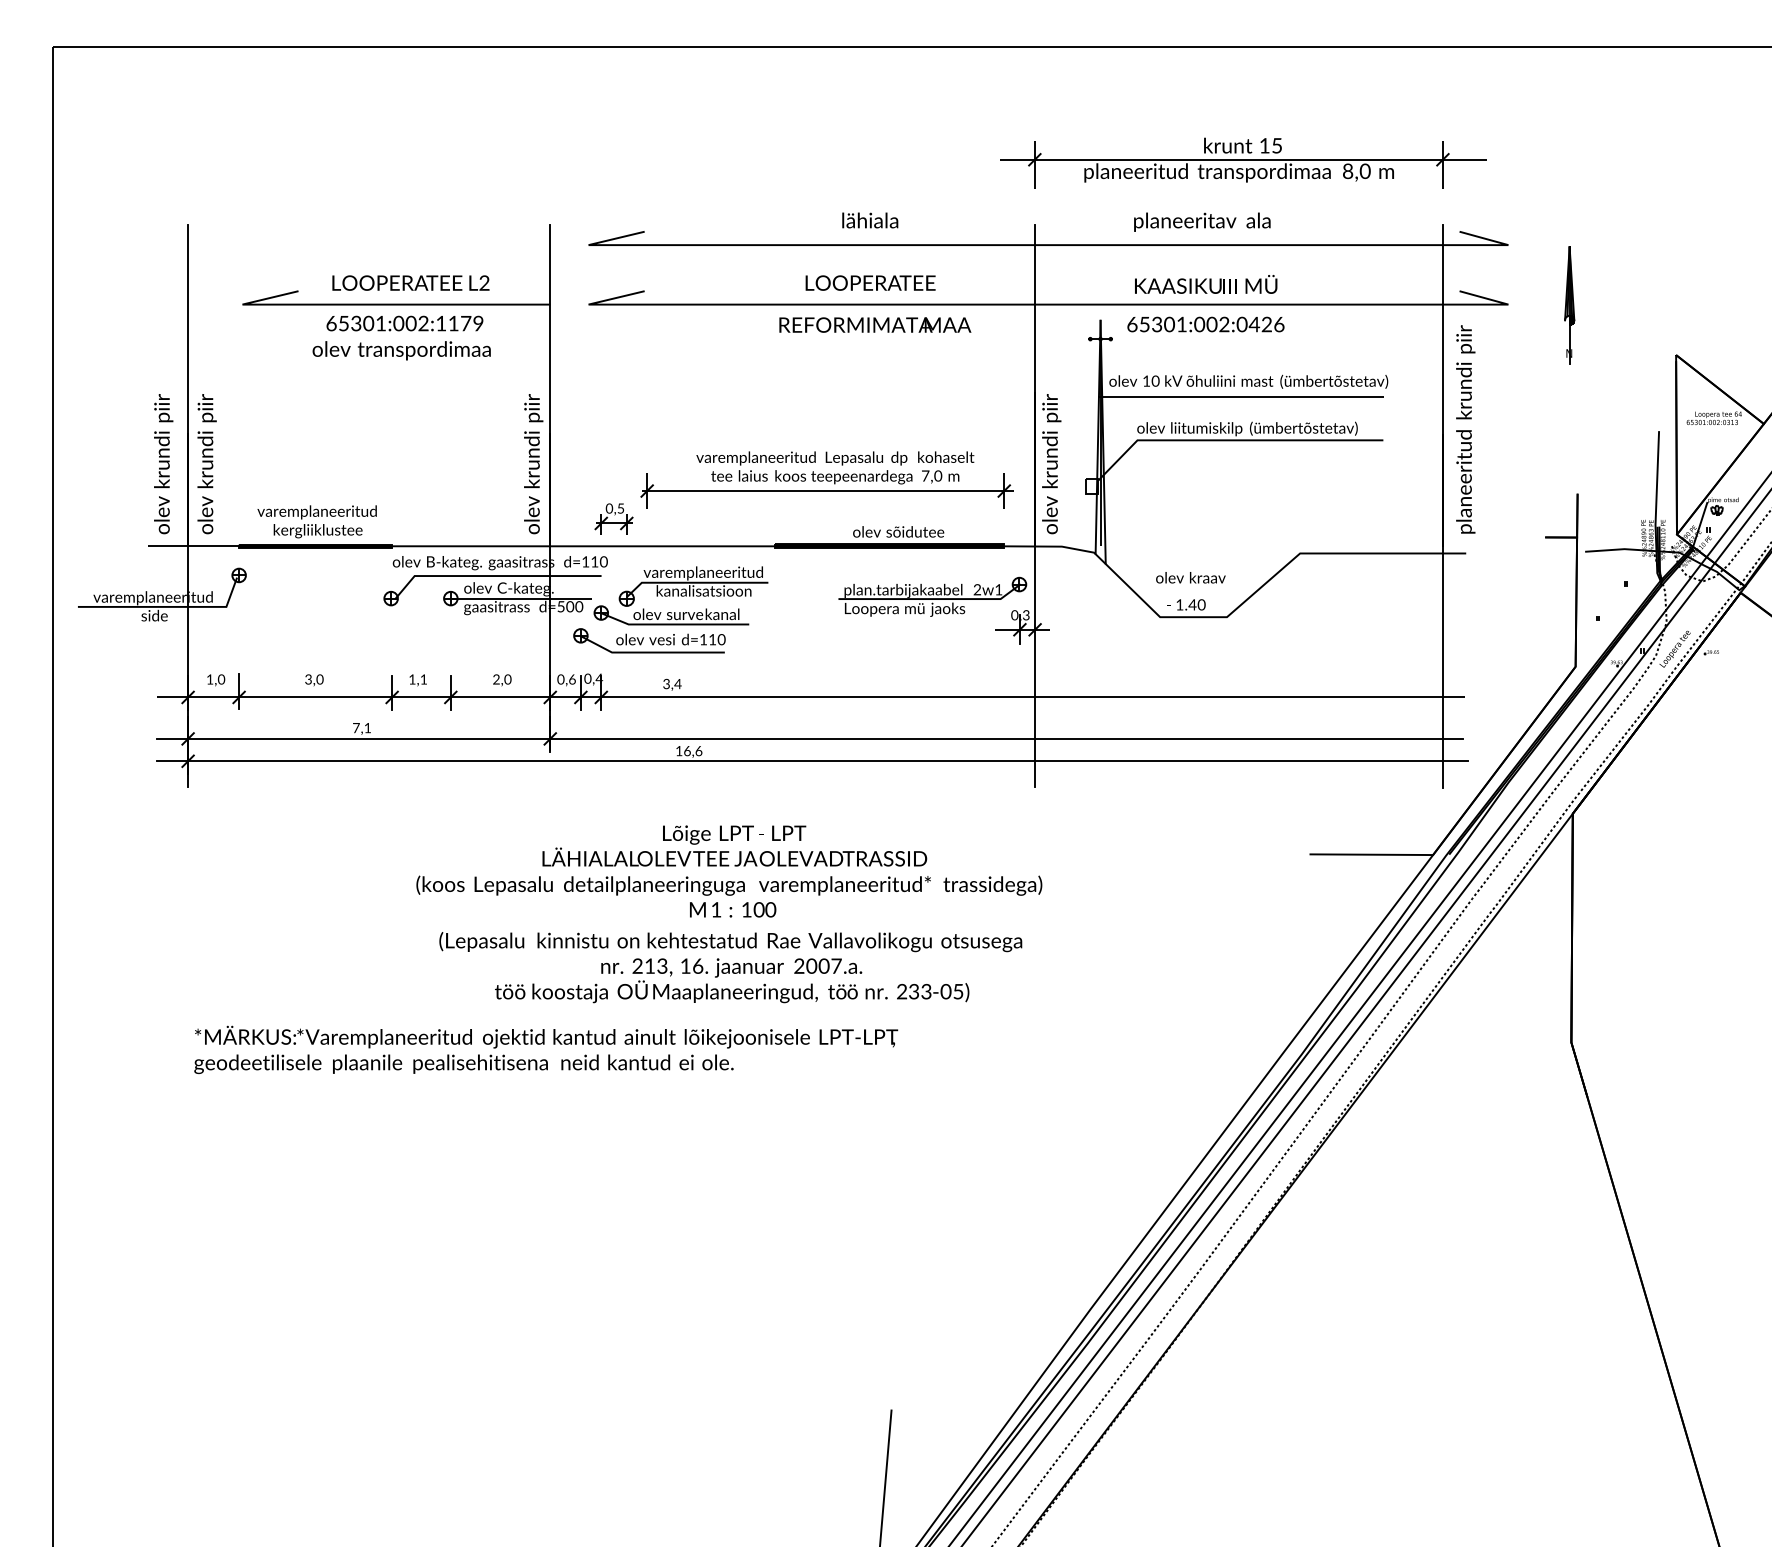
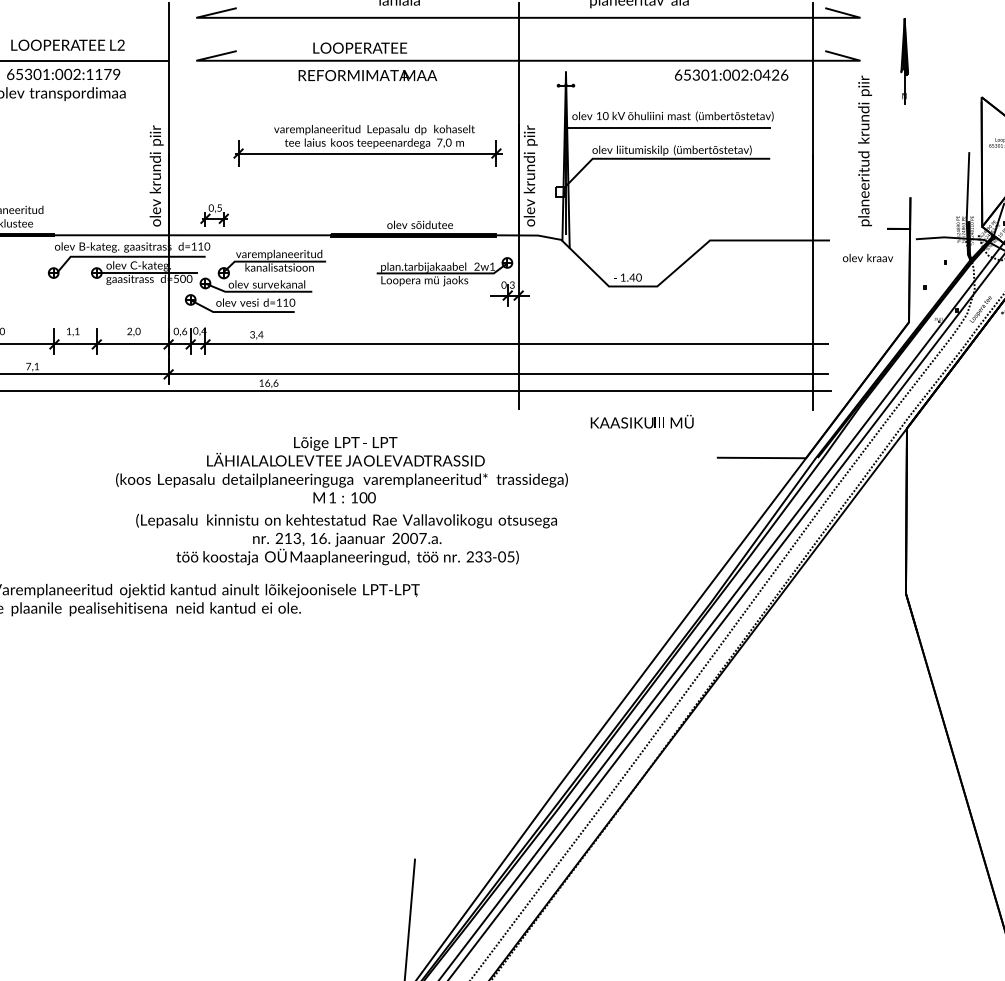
text: (870, 282) -> (360, 47), moved
text: (1206, 284) -> (642, 421), moved
text: (875, 324) -> (368, 75), moved
text: (1205, 324) -> (731, 75), moved
text: (1465, 429) -> (864, 150), moved
part: (826, 479) -> (368, 145), moved
text: (1190, 577) -> (867, 257), moved
text: (729, 871) -> (342, 470), moved
text: (730, 967) -> (346, 539), moved

